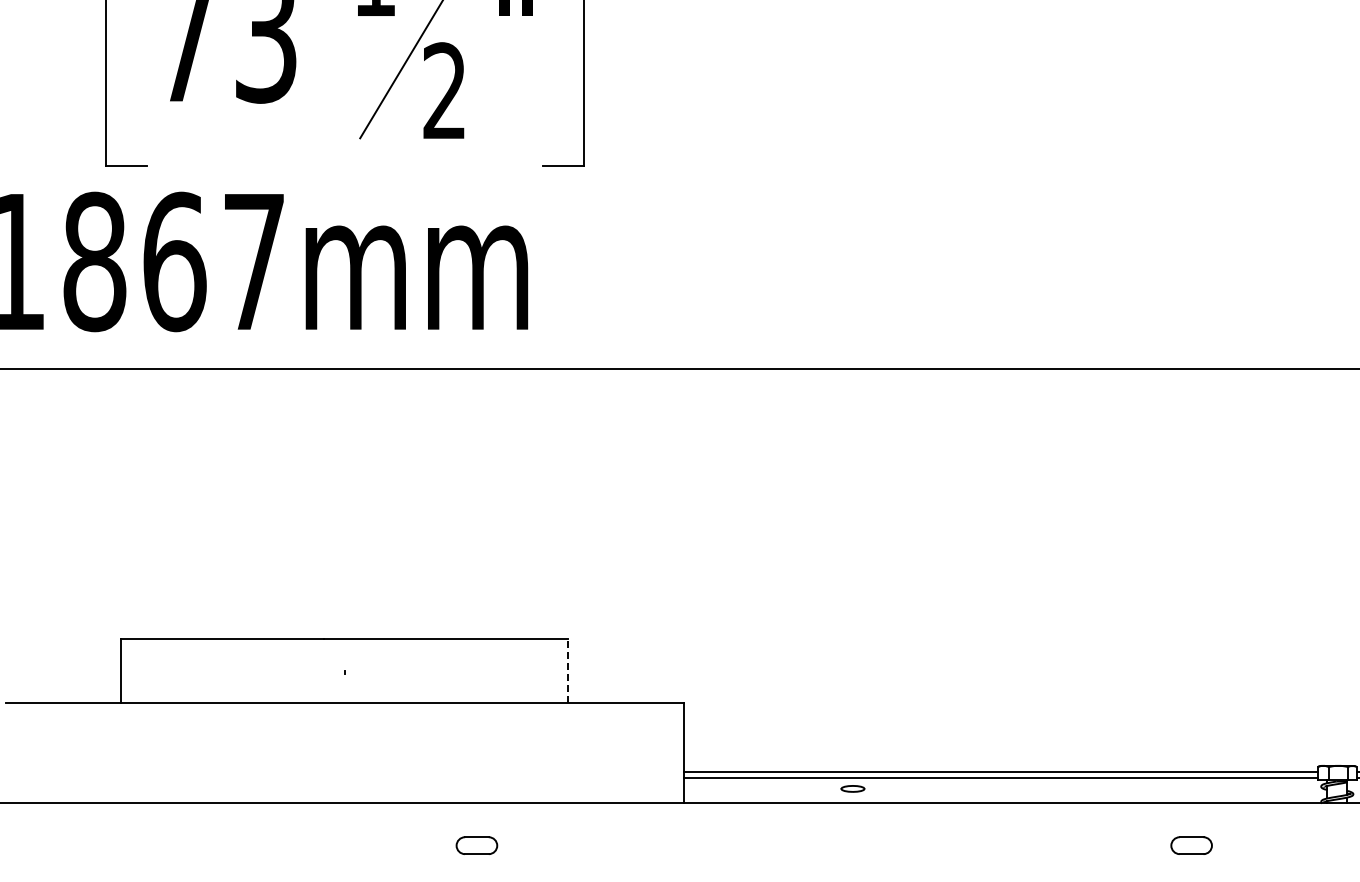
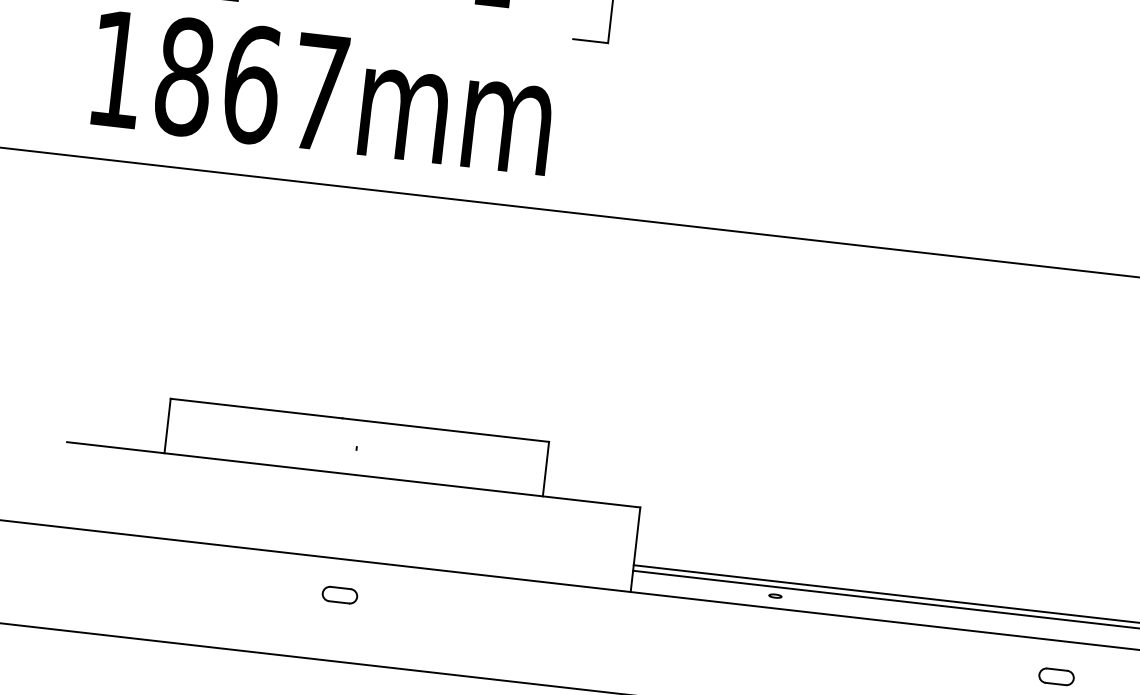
line: (568, 670) -> (546, 468), dashed -> solid
part: (852, 788) -> (775, 595), size x0.62
part: (476, 845) -> (339, 594), moved

